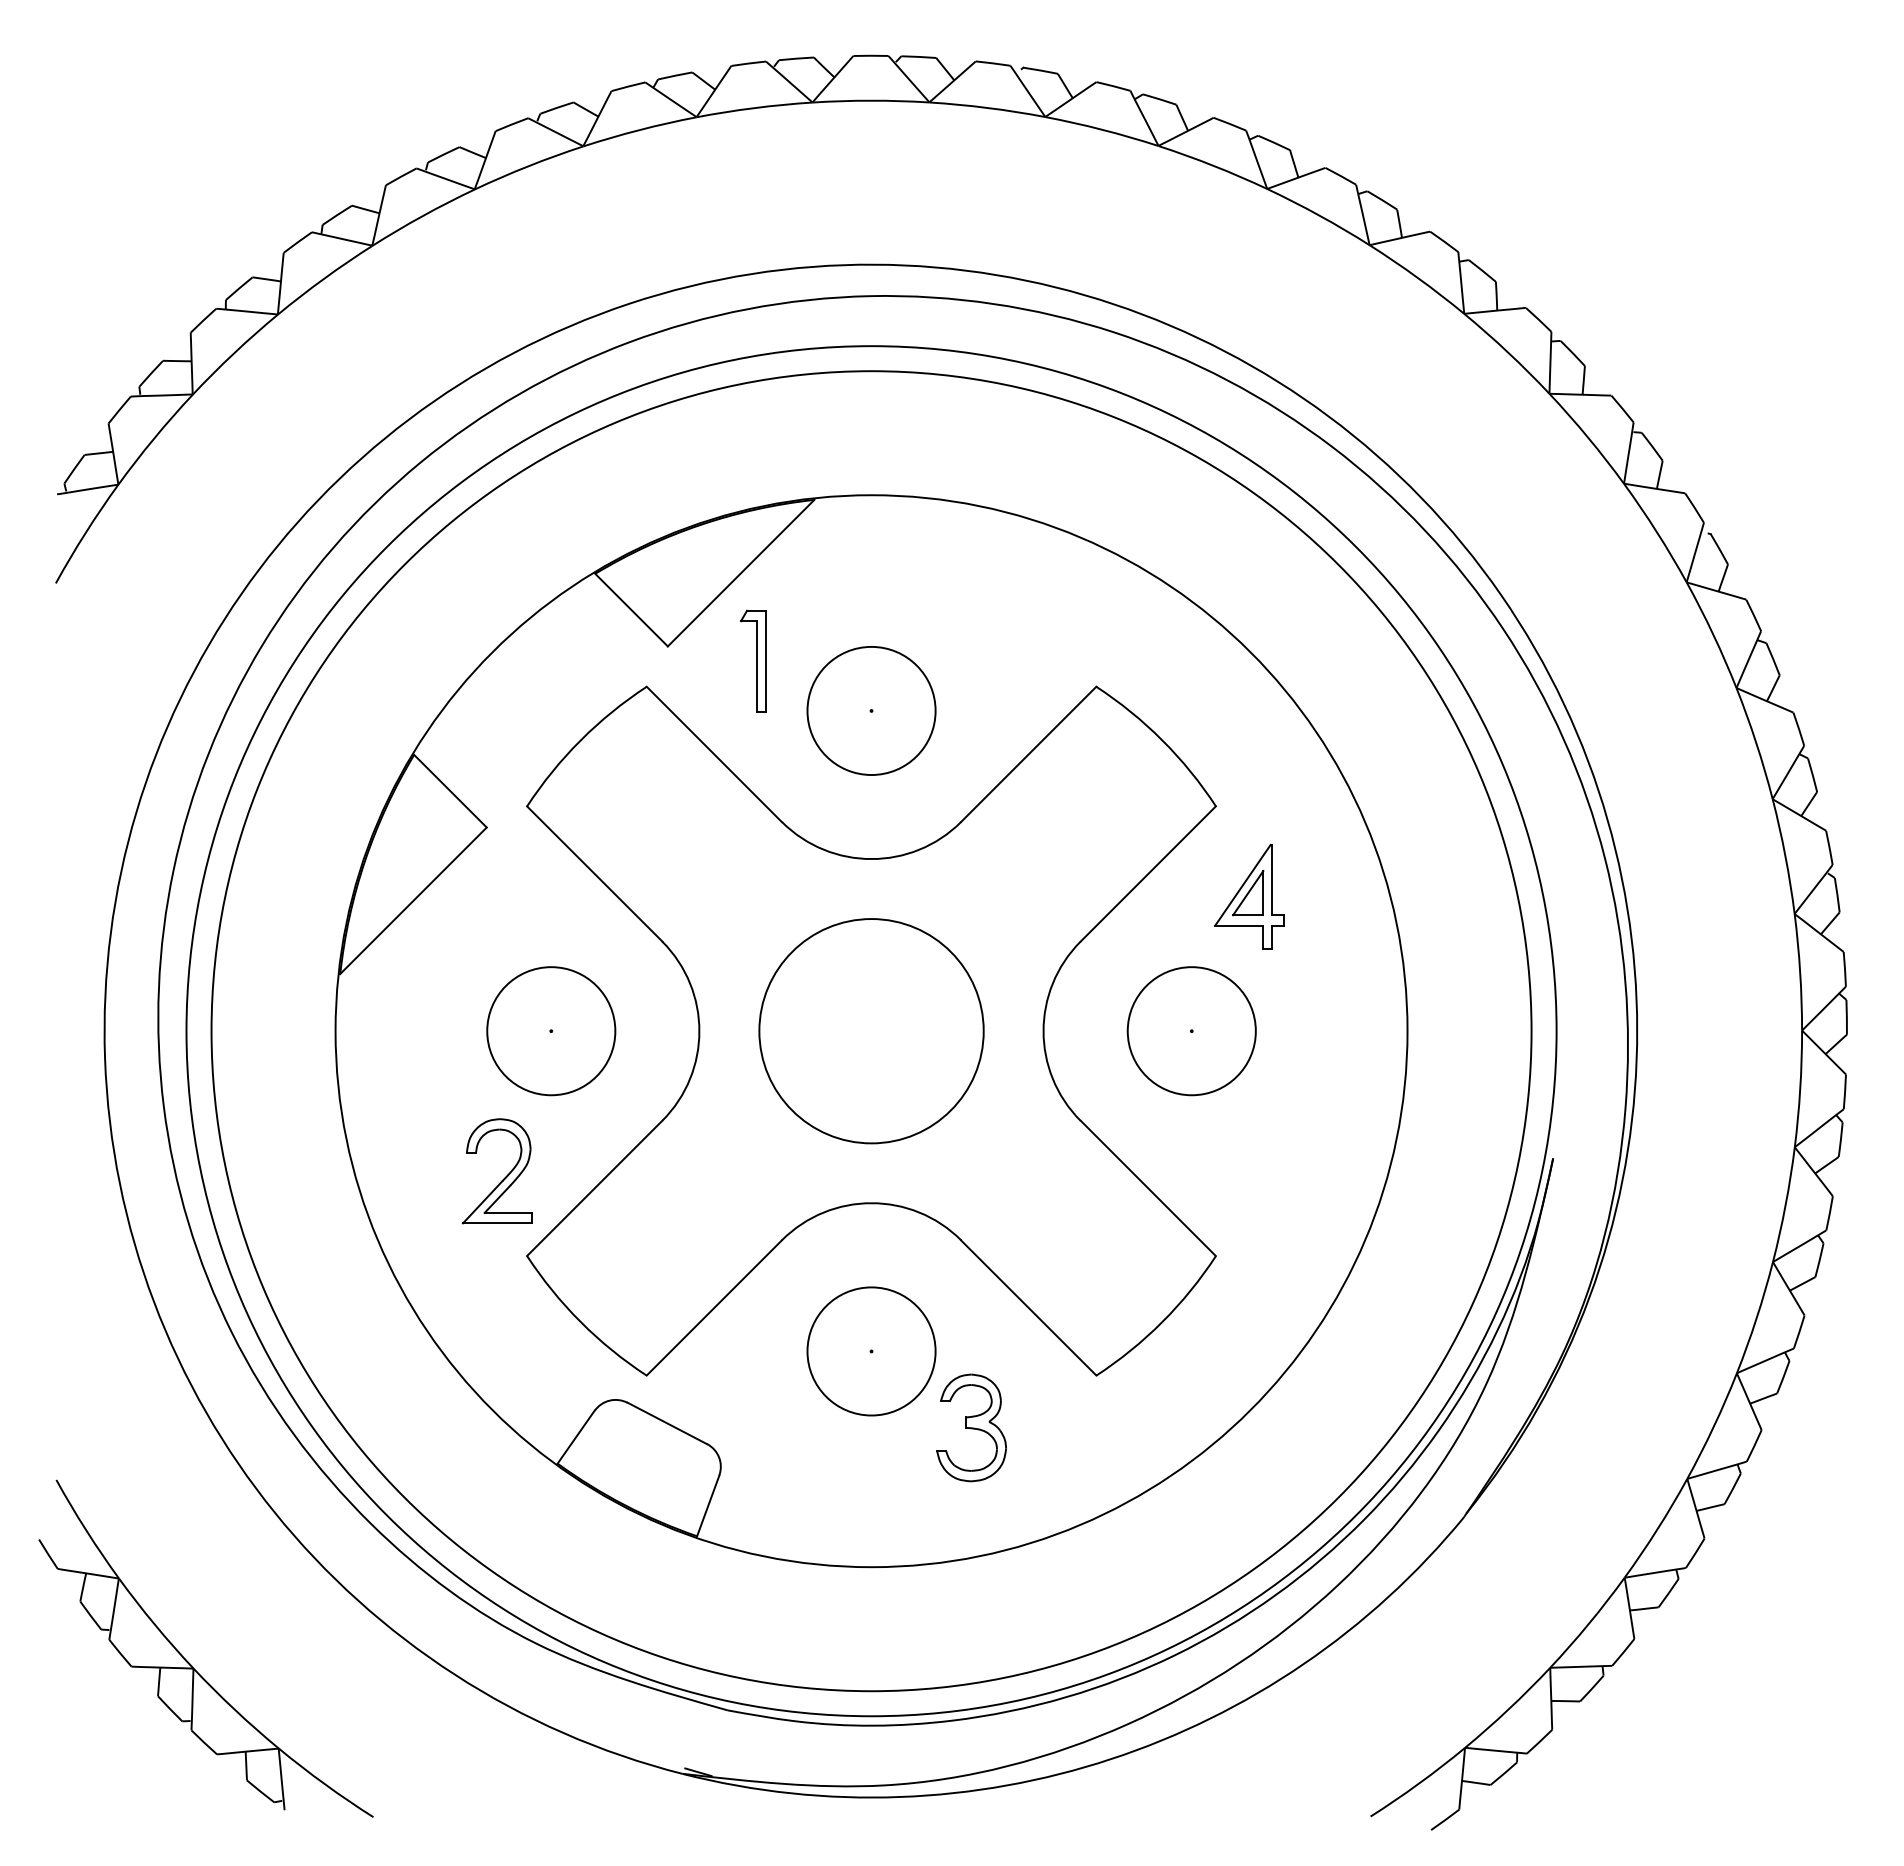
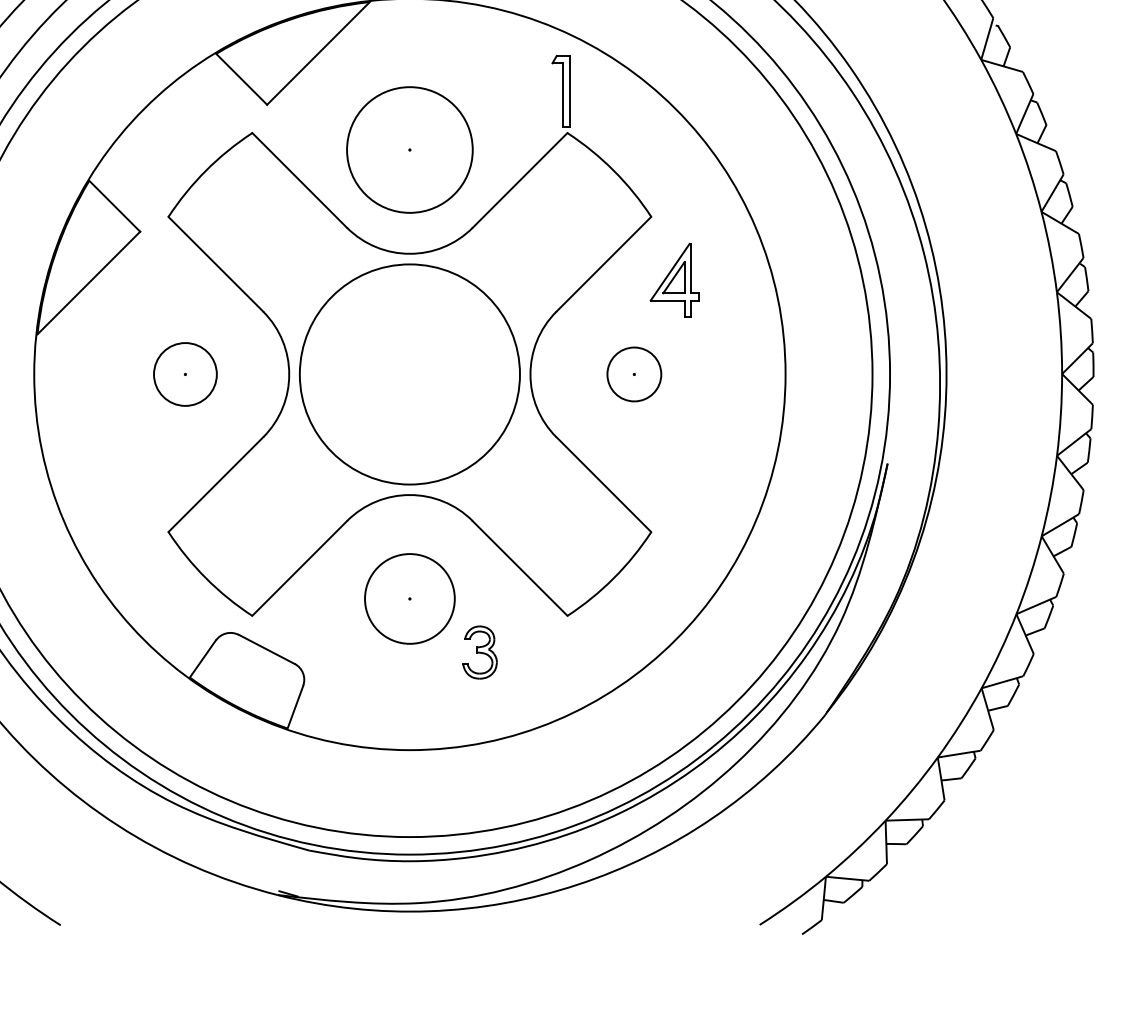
part: (753, 660) -> (561, 90), moved
circle: (871, 710) -> (409, 149), size x1.4
circle: (551, 1031) -> (185, 374), size x0.7
circle: (871, 1031) -> (409, 374), size x1.4
circle: (1191, 1031) -> (634, 374), size x0.6
part: (504, 1177) -> (152, 477), removed
part: (971, 1427) -> (479, 652), size x0.7

